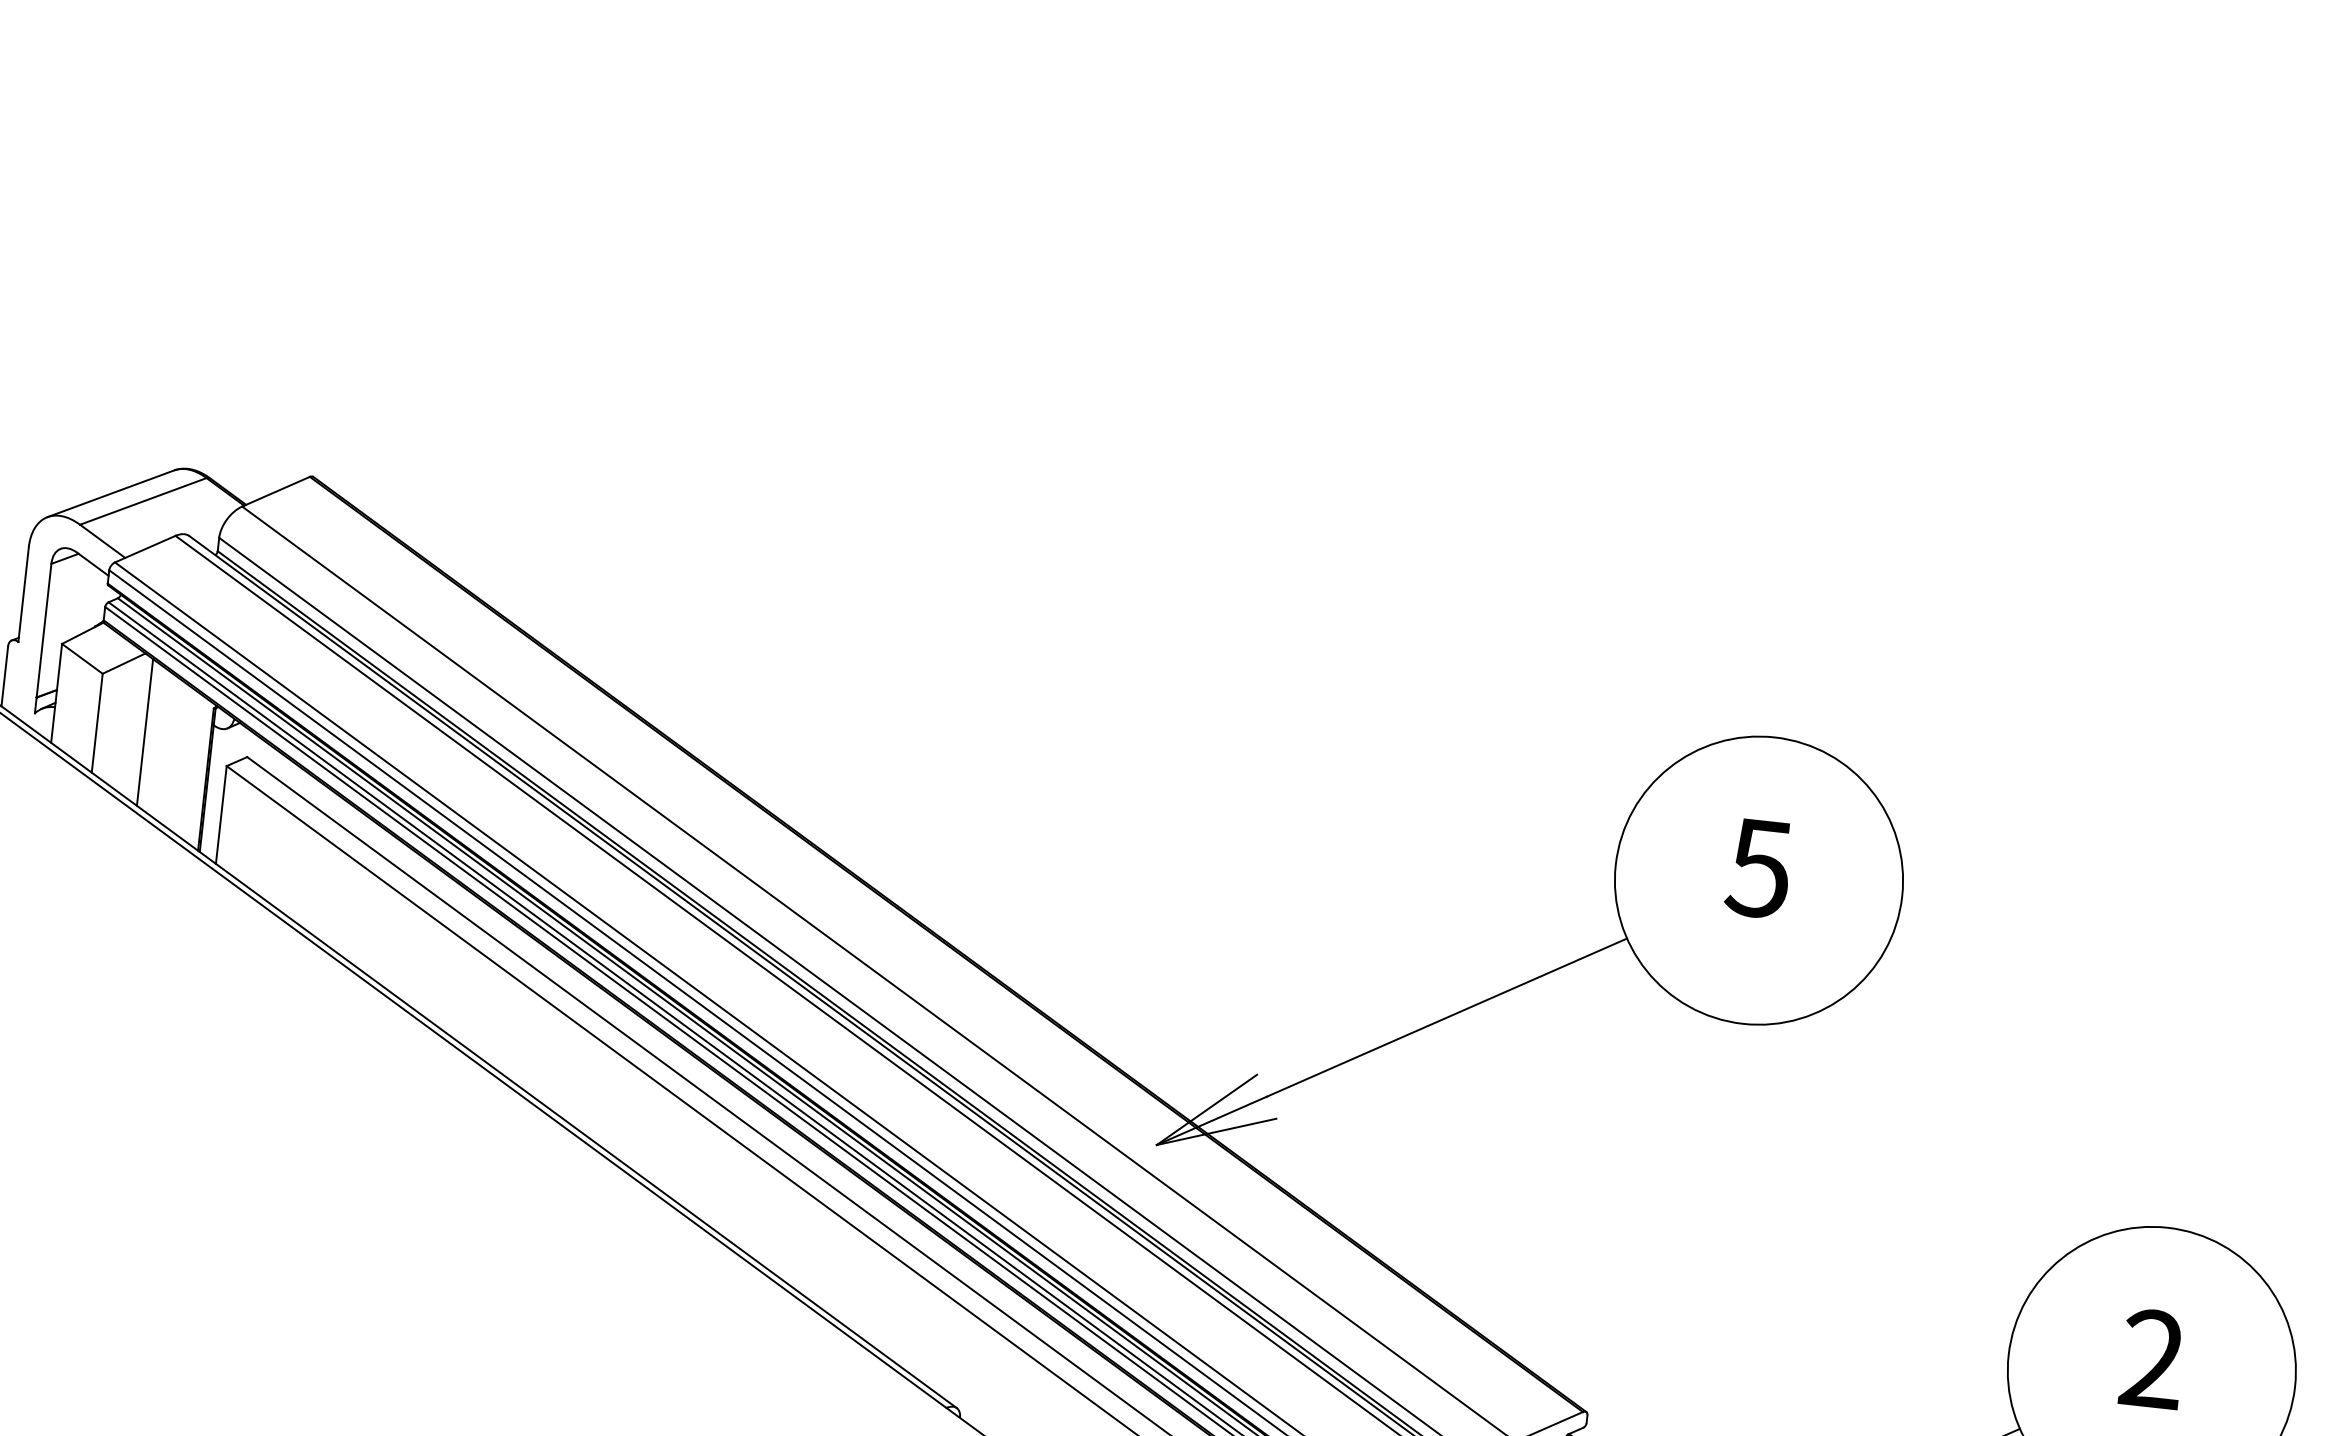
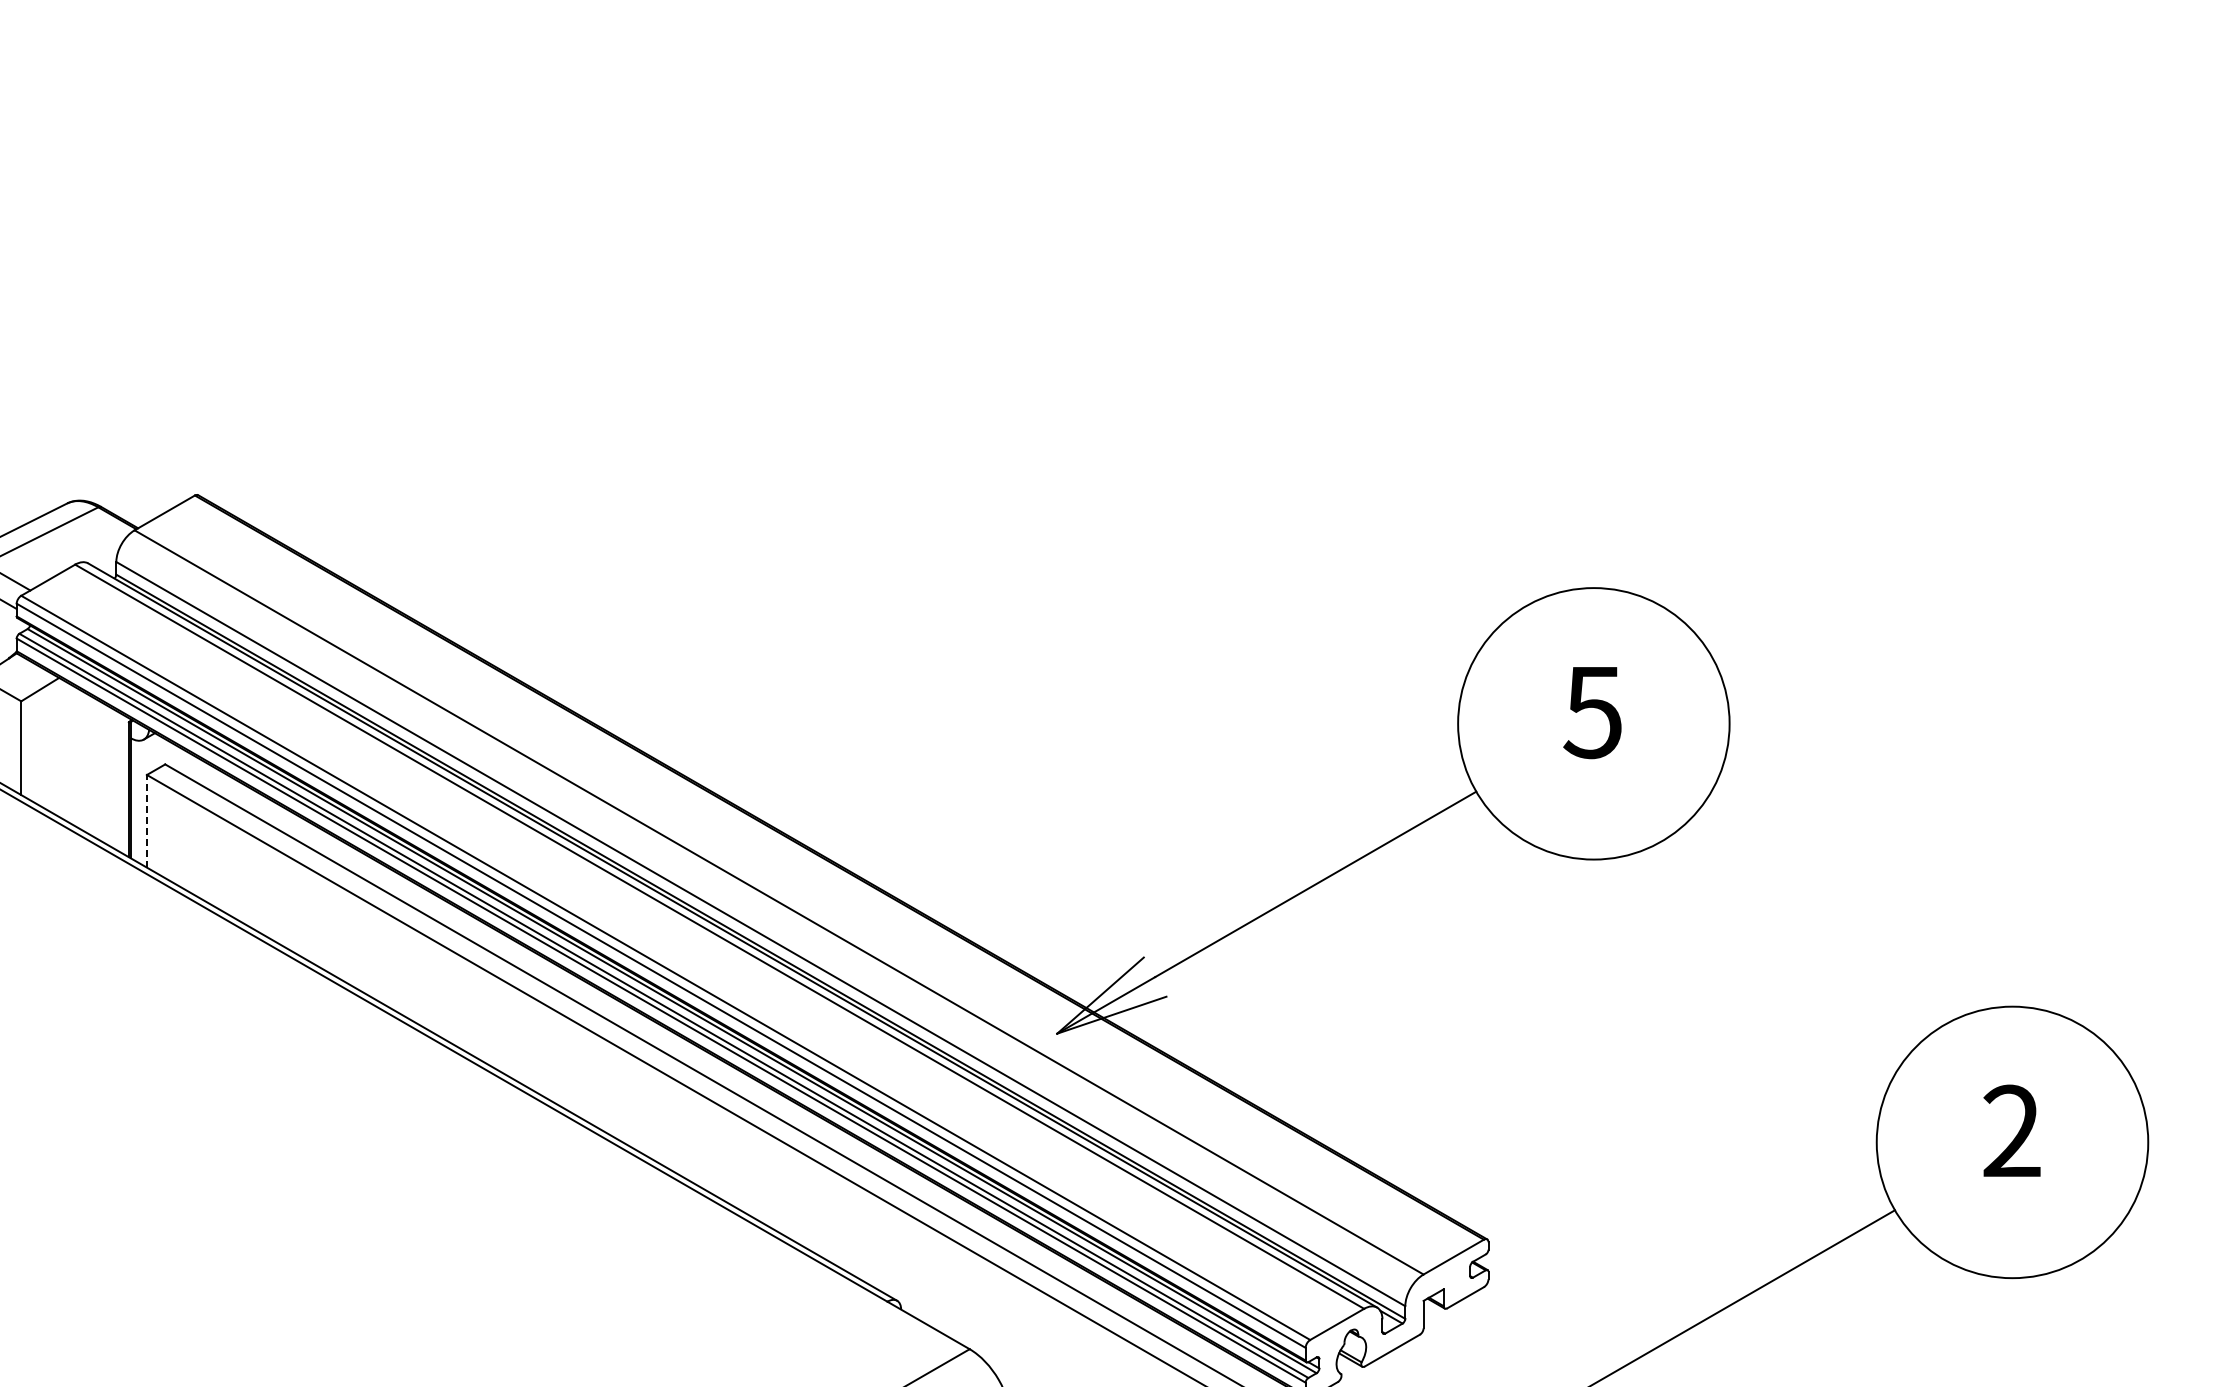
line: (144, 731) -> (66, 751), removed
line: (220, 814) -> (146, 820), solid -> dashed

